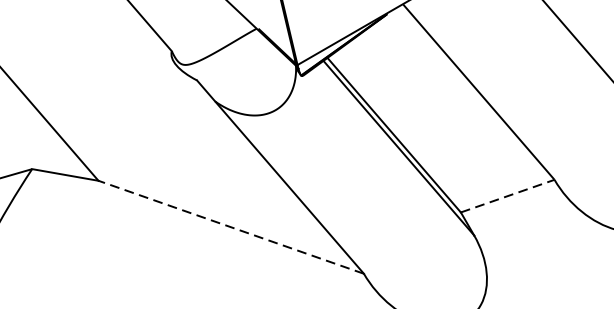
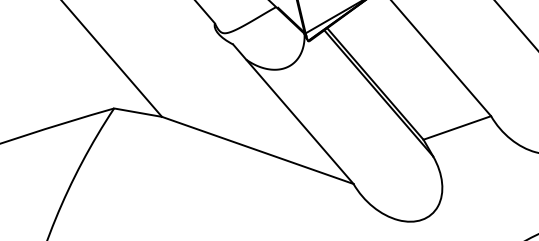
line: (507, 195) -> (457, 127), dashed -> solid
line: (230, 227) -> (257, 150), dashed -> solid

